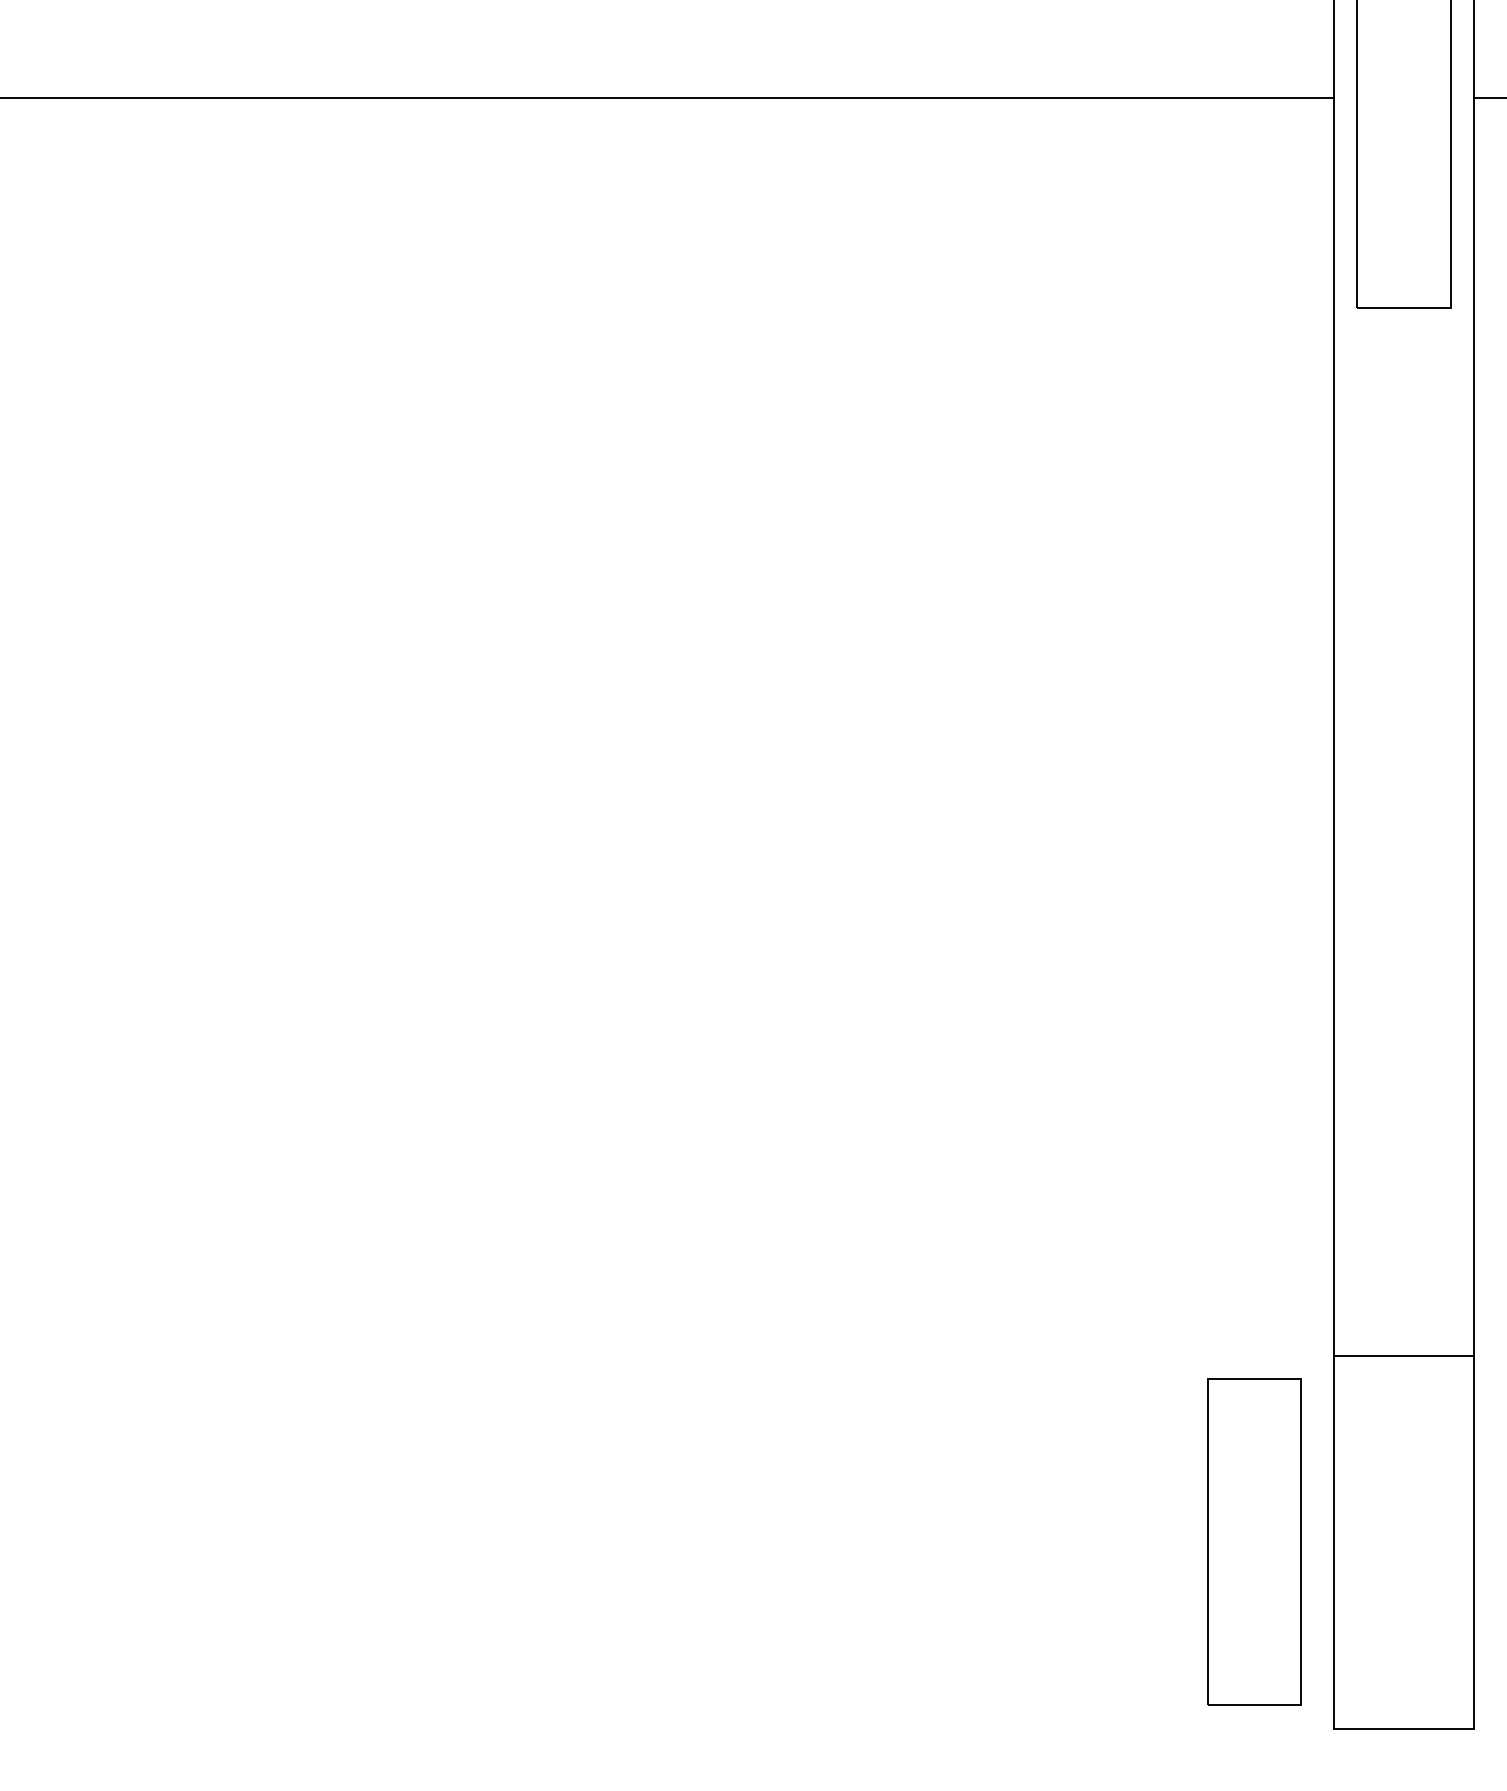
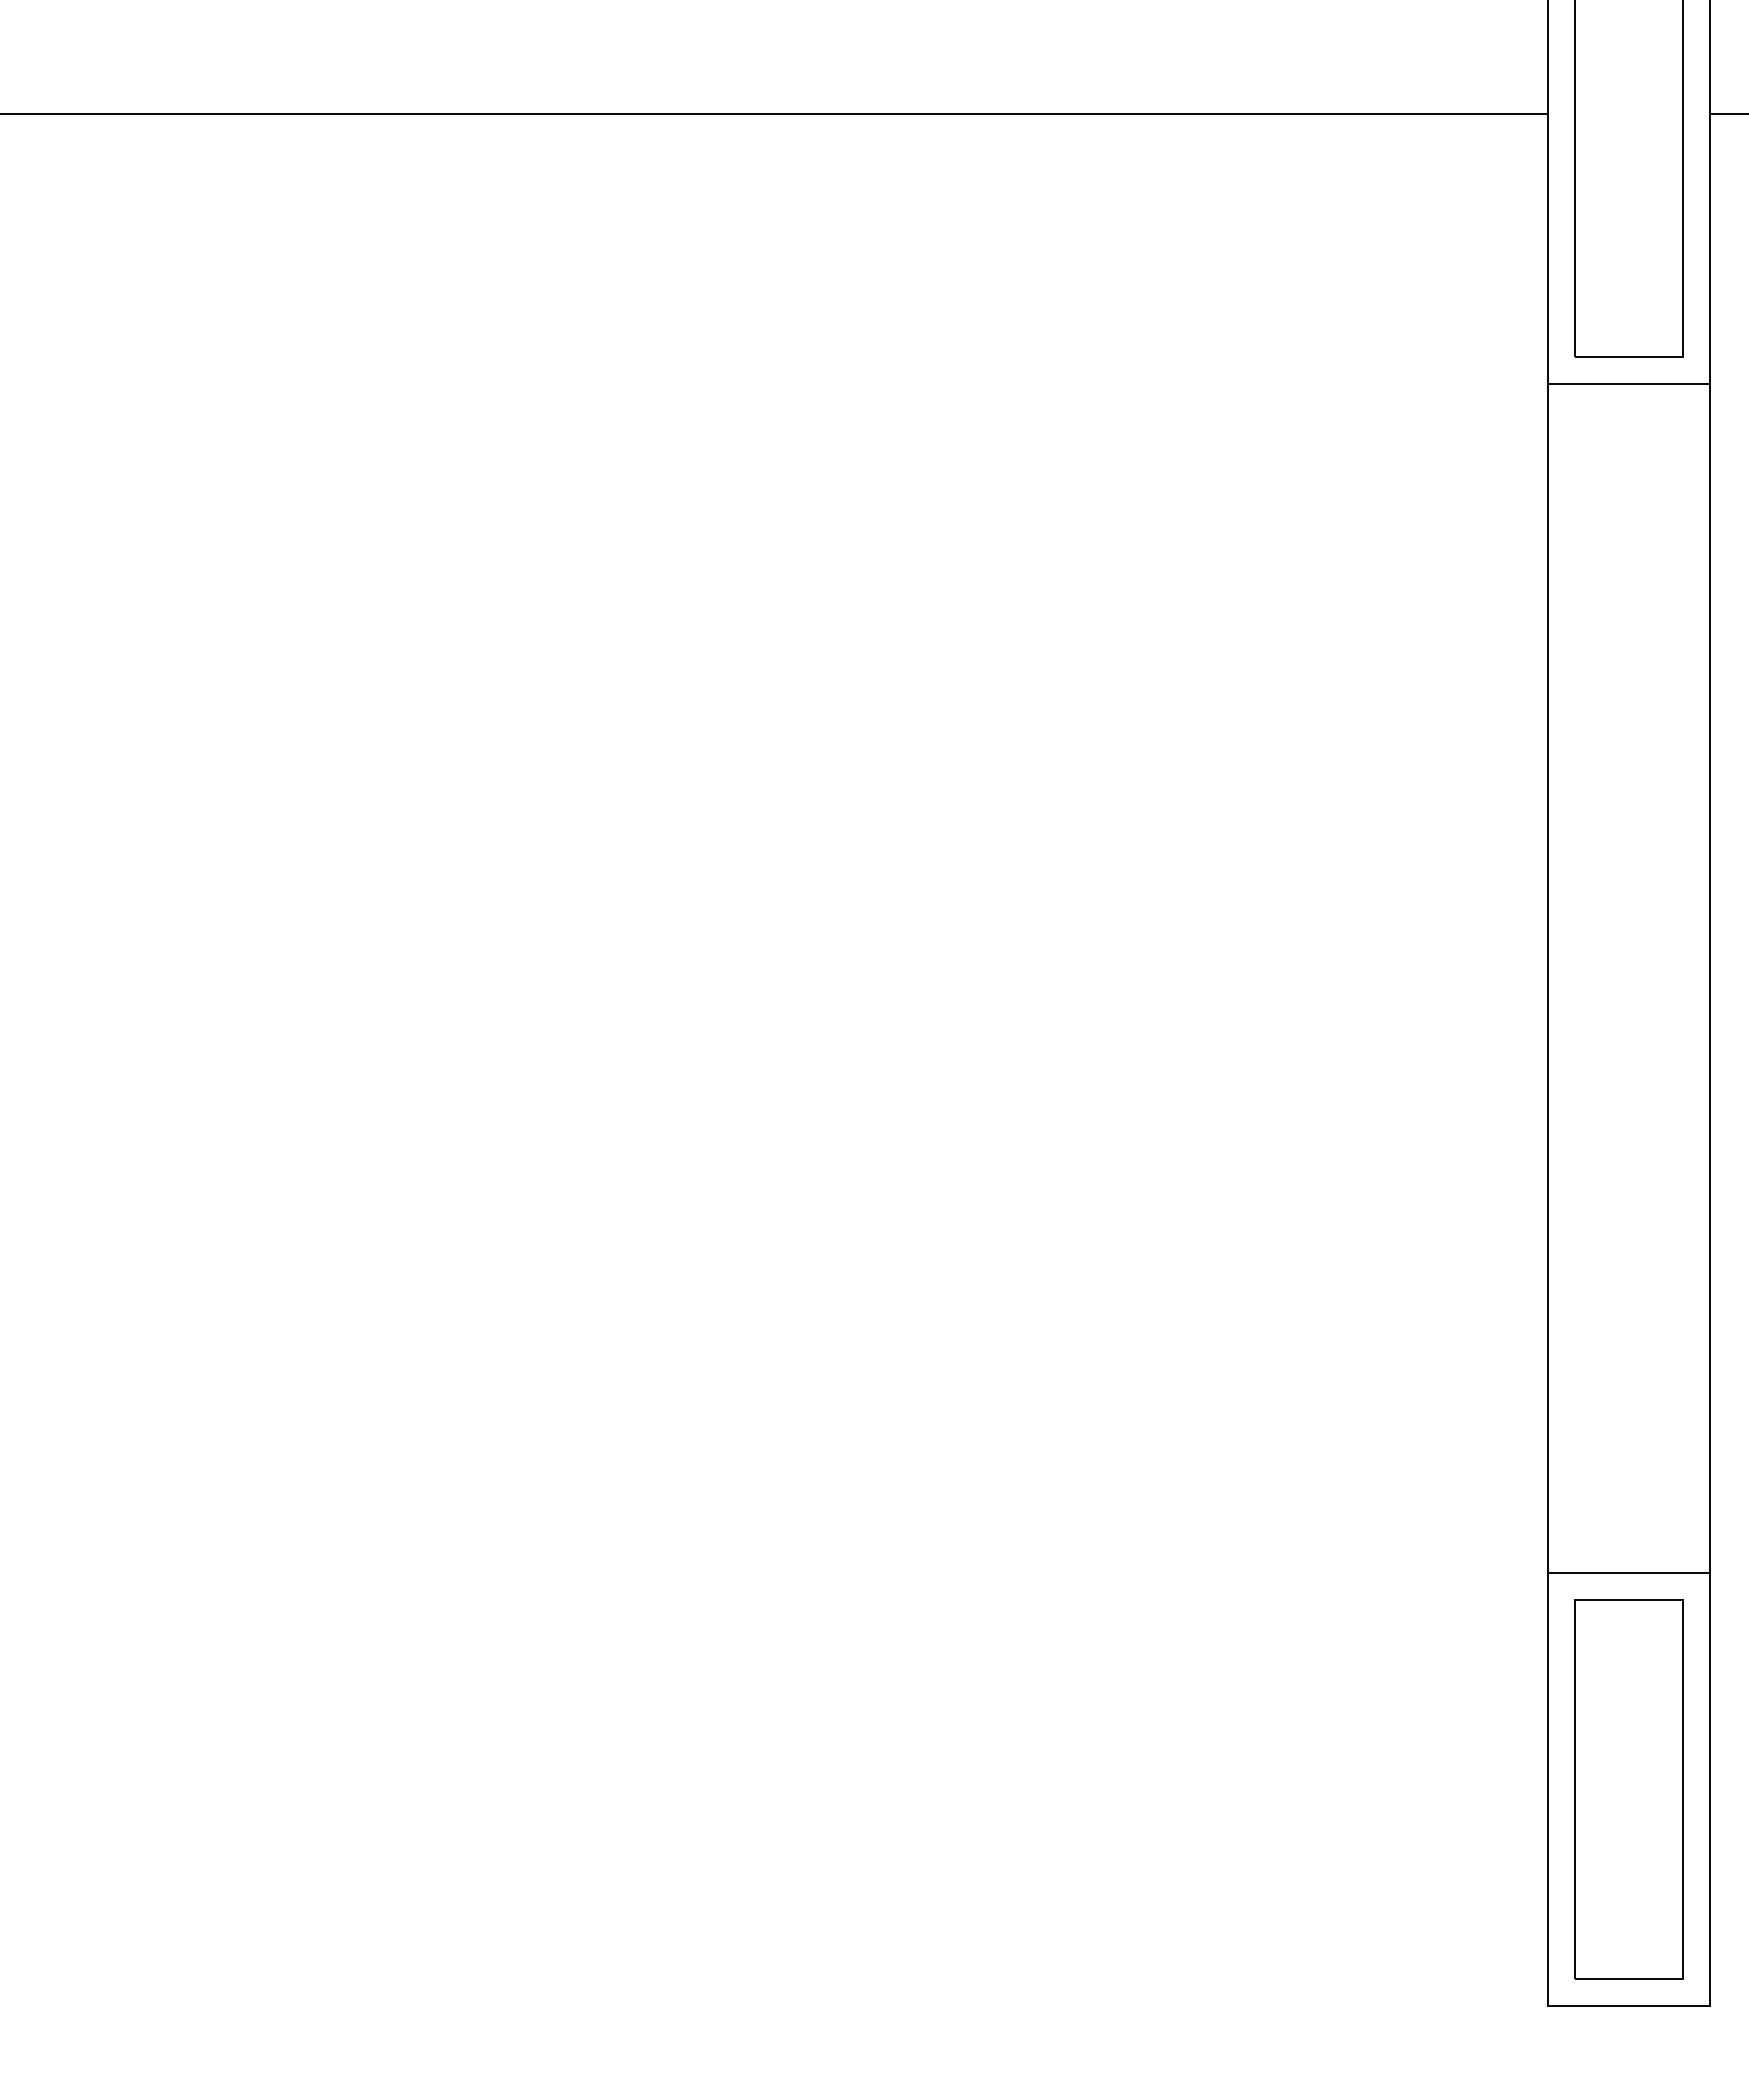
line: (1404, 331) -> (1629, 384), added
part: (1254, 1542) -> (1628, 1789), moved

